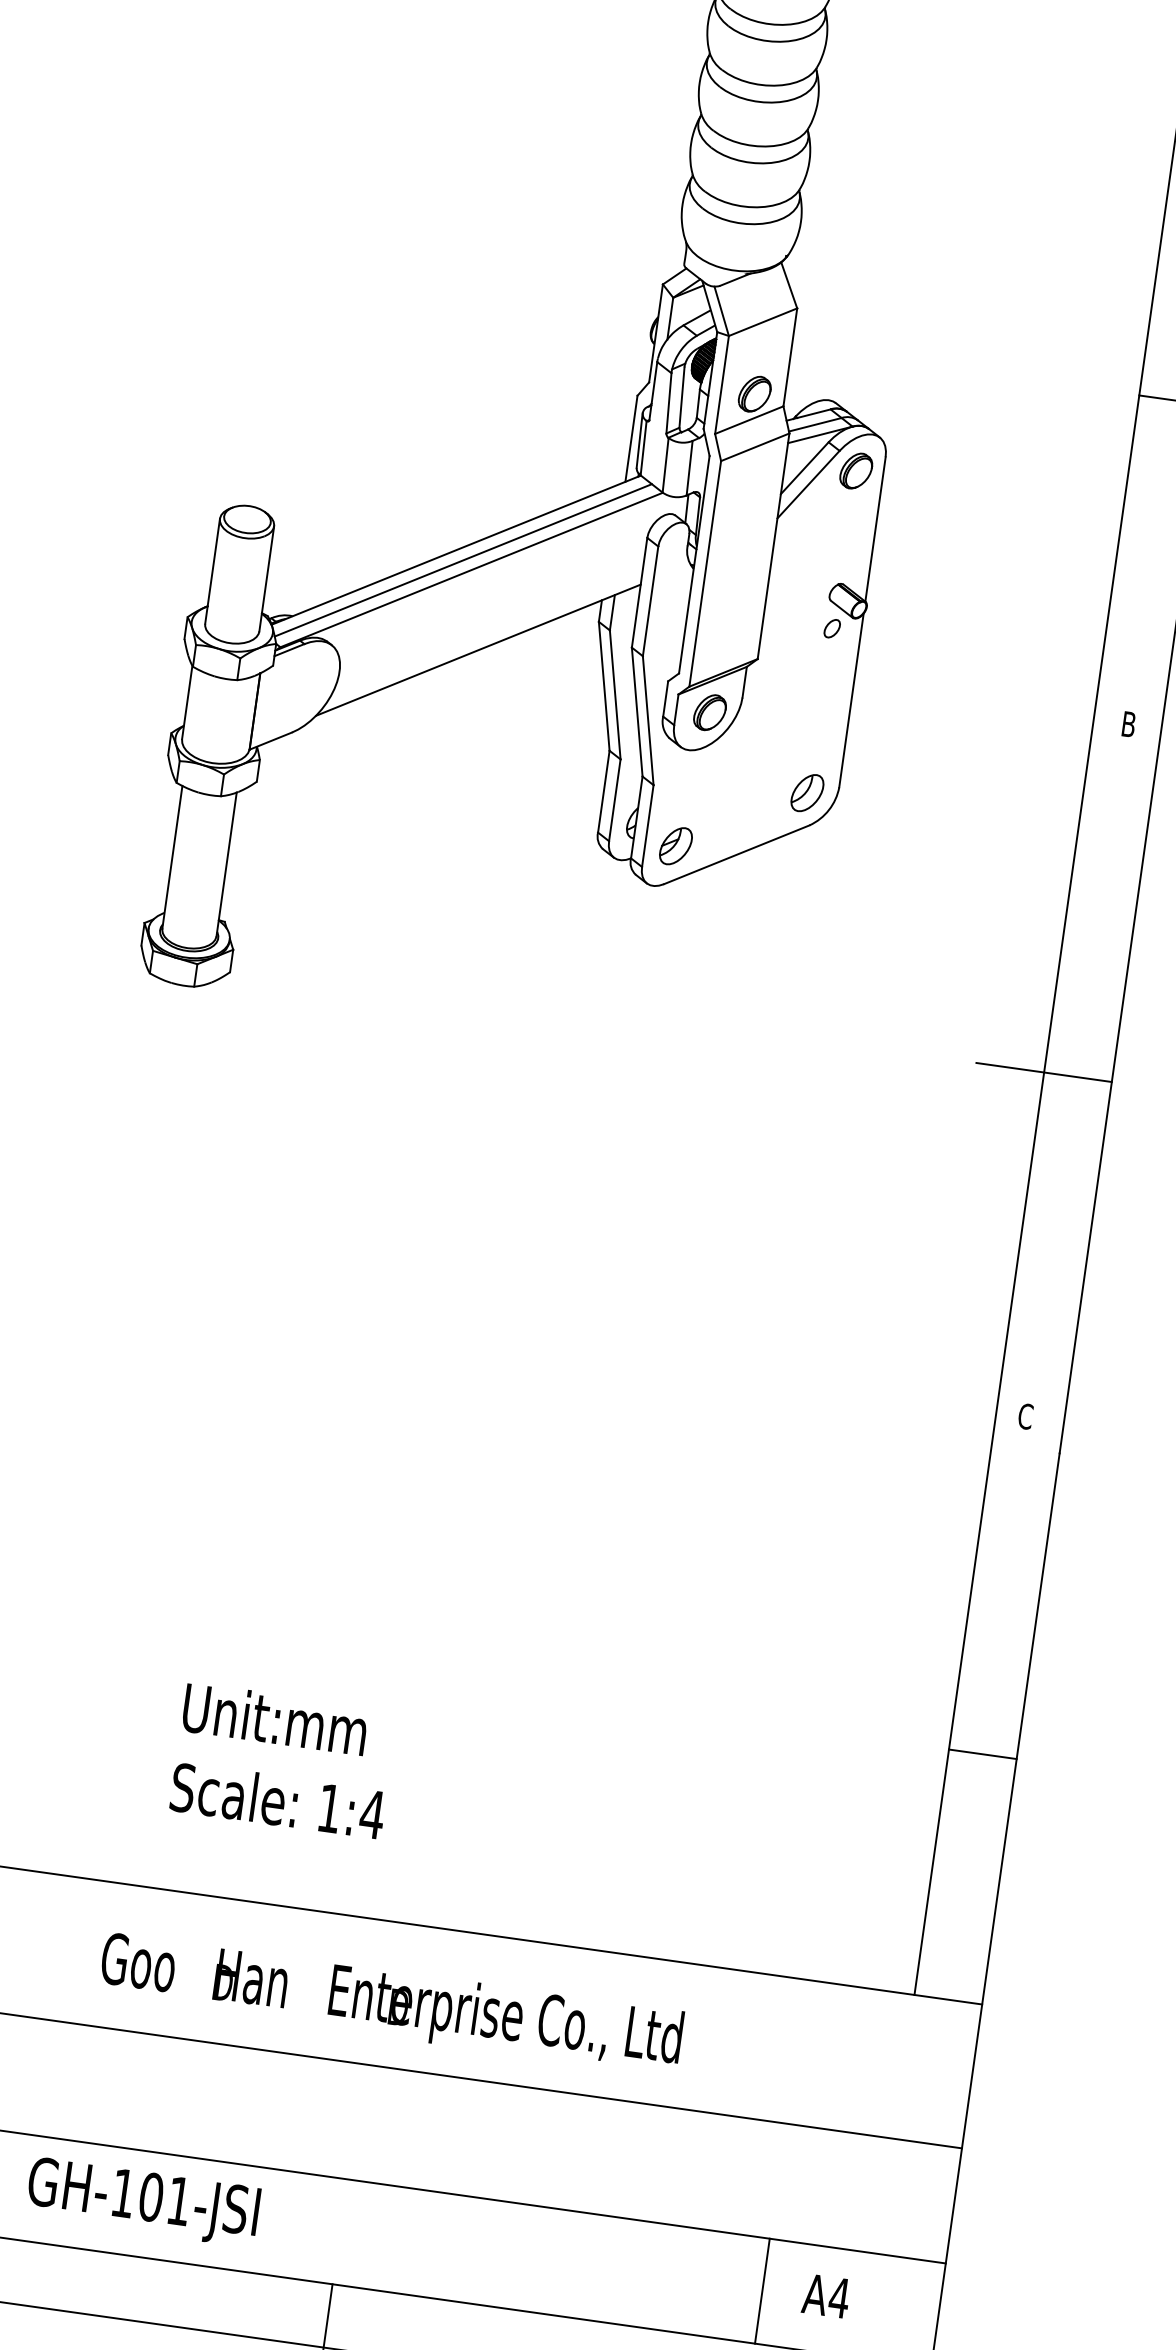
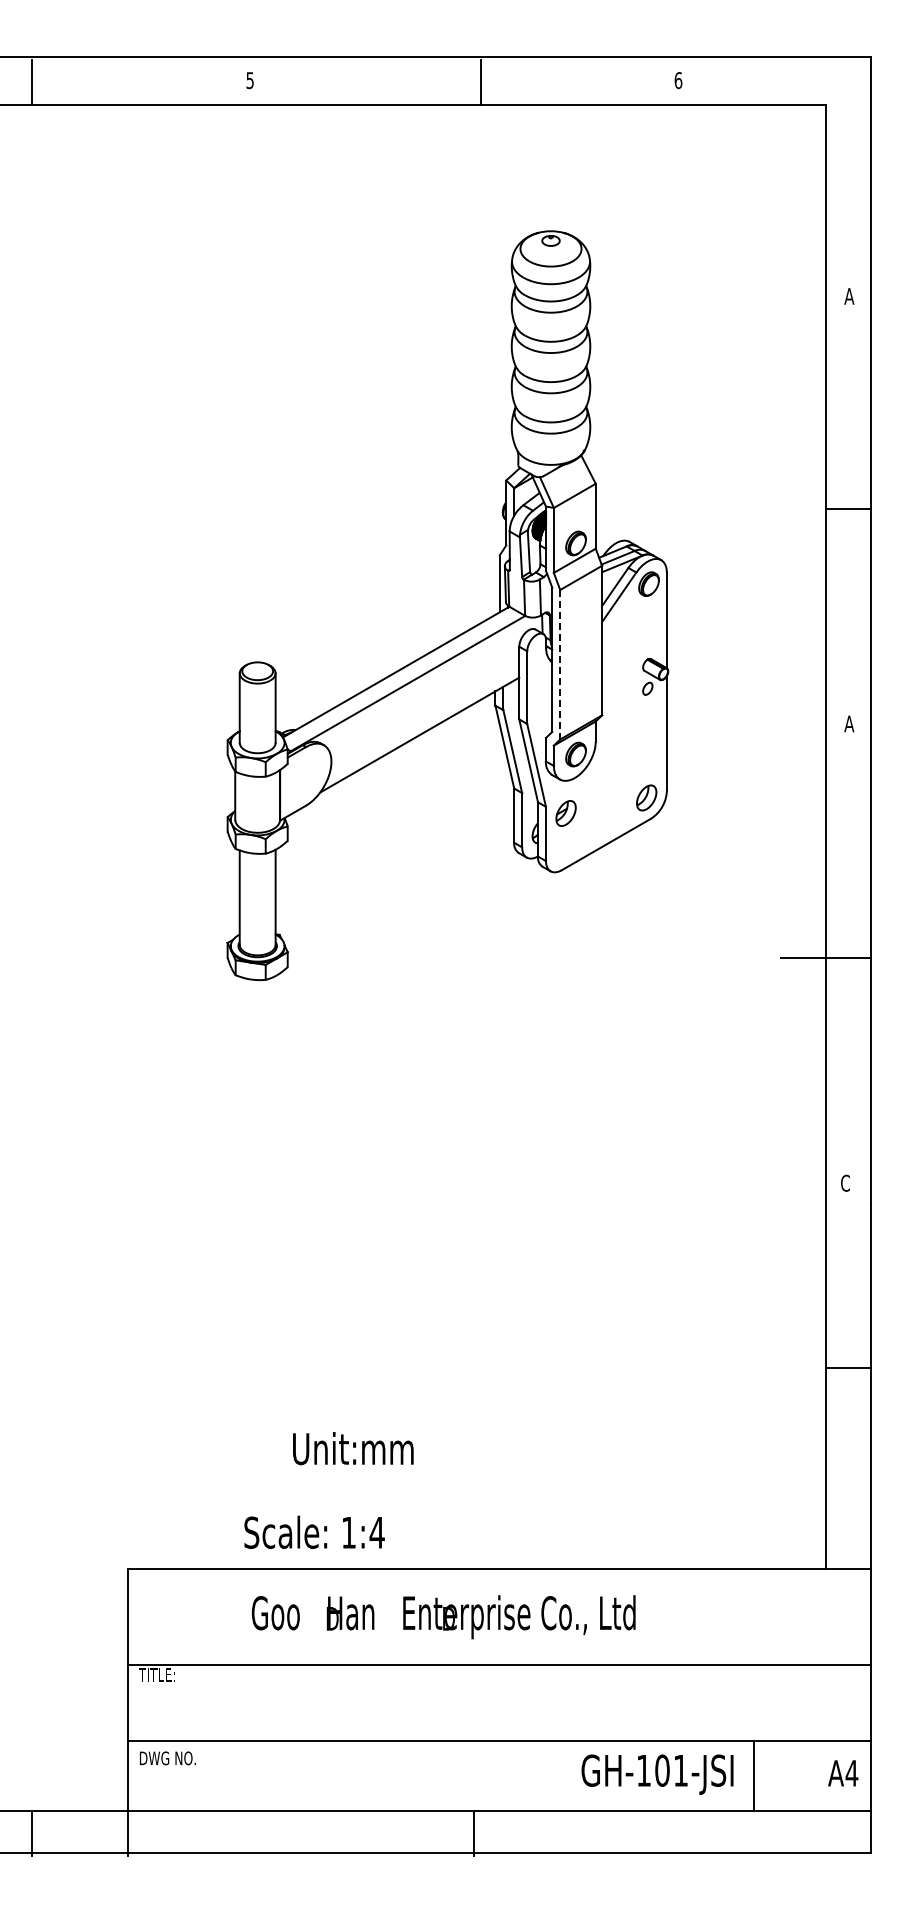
line: (463, 559) -> (401, 677), removed
line: (705, 573) -> (560, 664), solid -> dashed
text: (1129, 723) -> (849, 723), B -> A
part: (675, 846) -> (565, 813), moved
text: (275, 1719) -> (353, 1448), moved
line: (982, 1753) -> (848, 1367), moved
text: (278, 1799) -> (314, 1531), moved
text: (390, 2004) -> (443, 1617), moved
text: (143, 2201) -> (657, 1774), moved
text: (826, 2296) -> (843, 1773), moved

